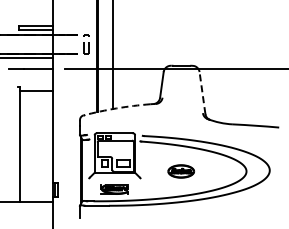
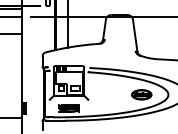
line: (202, 92) -> (135, 35), dashed -> solid
arc: (116, 108) -> (70, 47), dashed -> solid
part: (181, 171) -> (141, 94), moved

